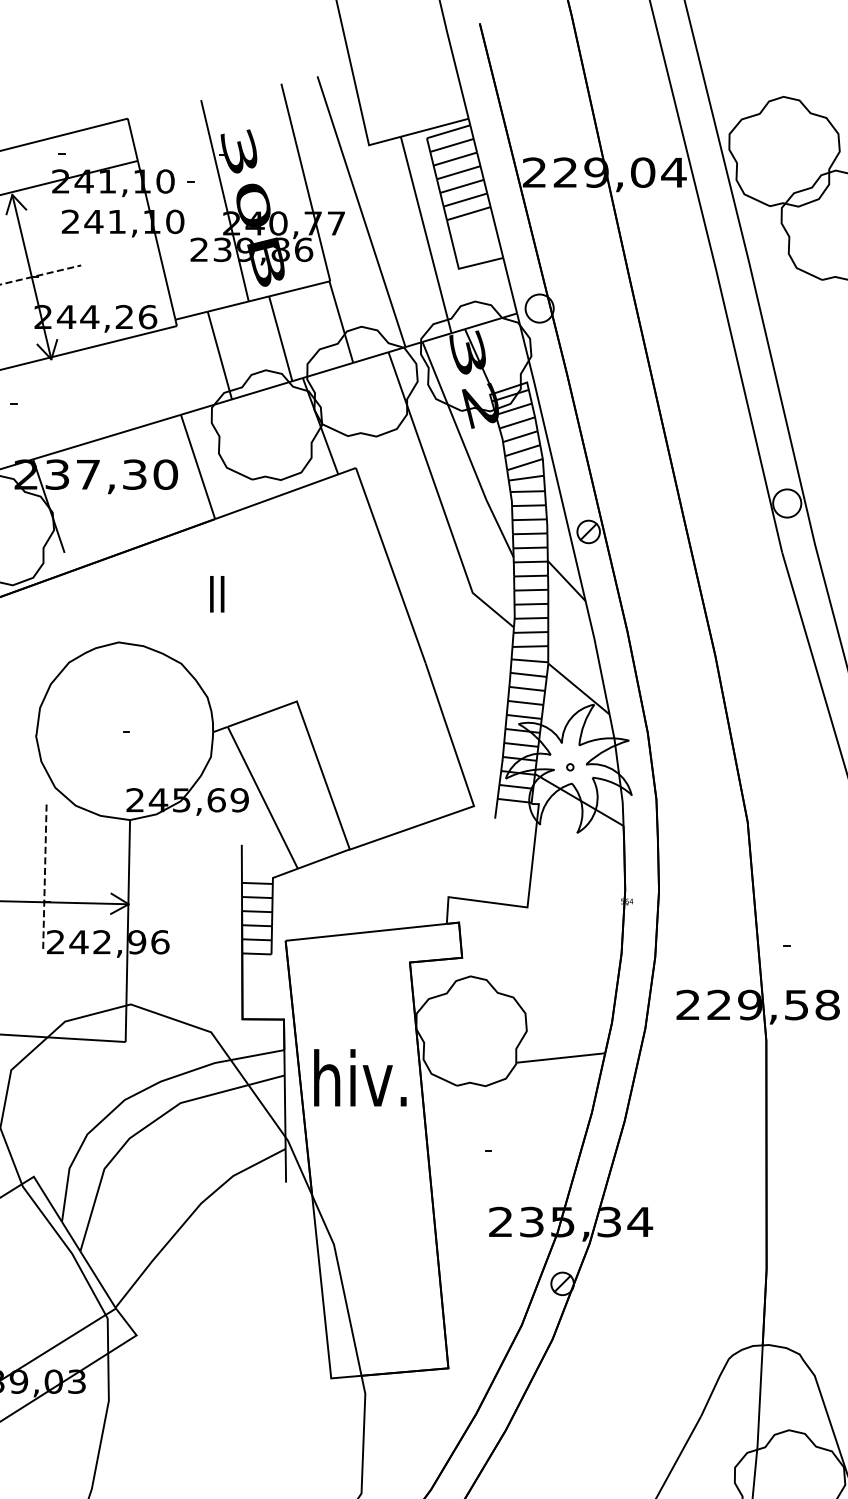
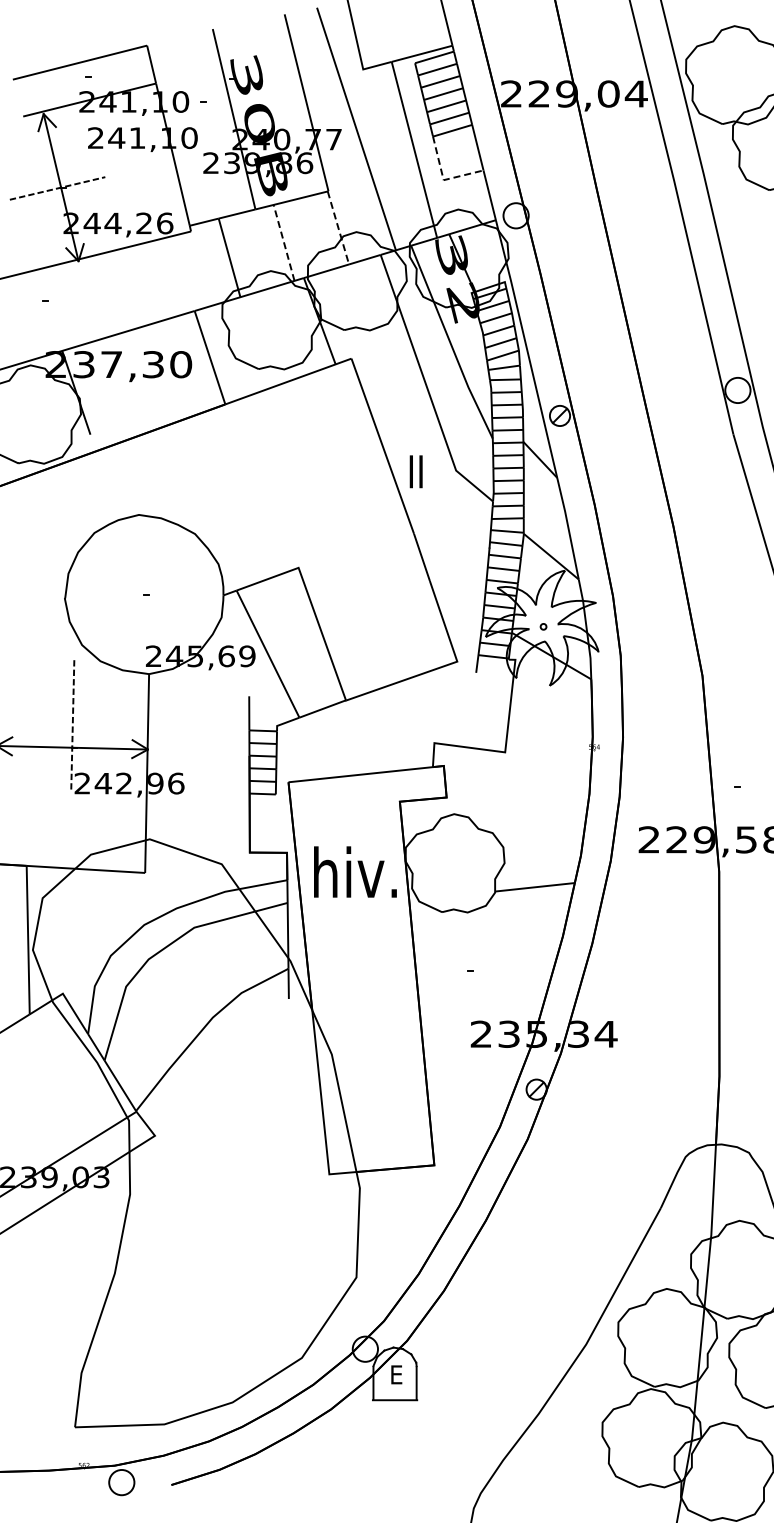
line: (458, 268) -> (443, 179), solid -> dashed
line: (341, 321) -> (338, 227), solid -> dashed
line: (280, 338) -> (283, 242), solid -> dashed
text: (216, 593) -> (415, 471), moved
text: (360, 1077) -> (355, 871), moved

